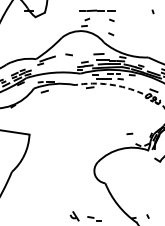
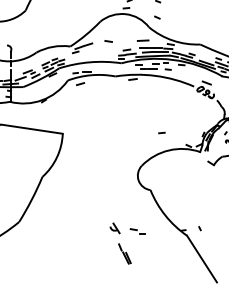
arc: (109, 84) -> (155, 75), dashed -> solid
line: (129, 133) -> (161, 132), moved

